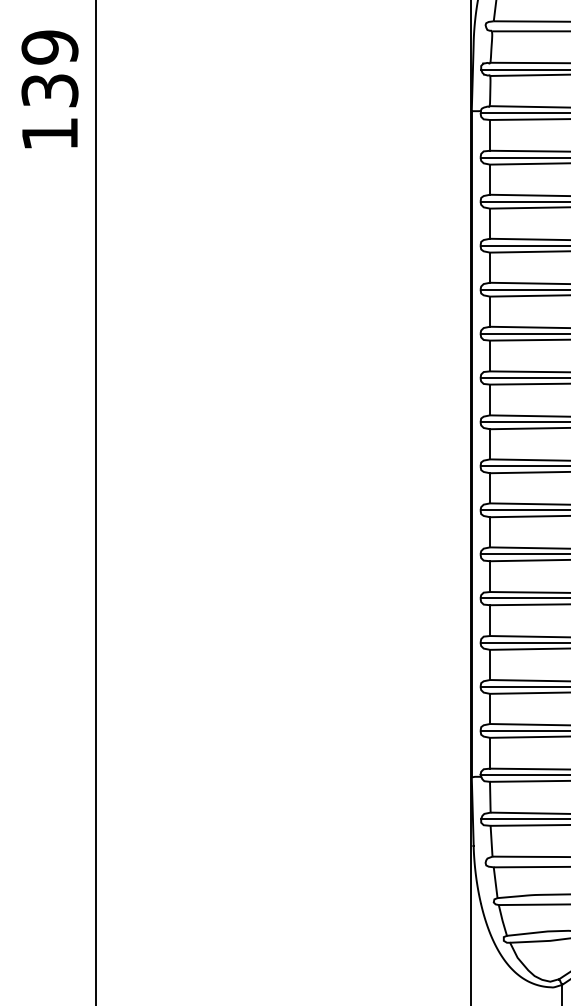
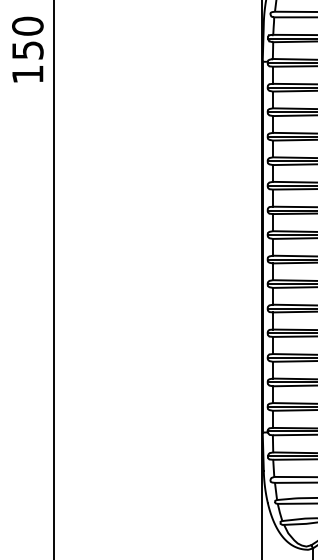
text: (49, 67) -> (27, 37), 139 -> 150

